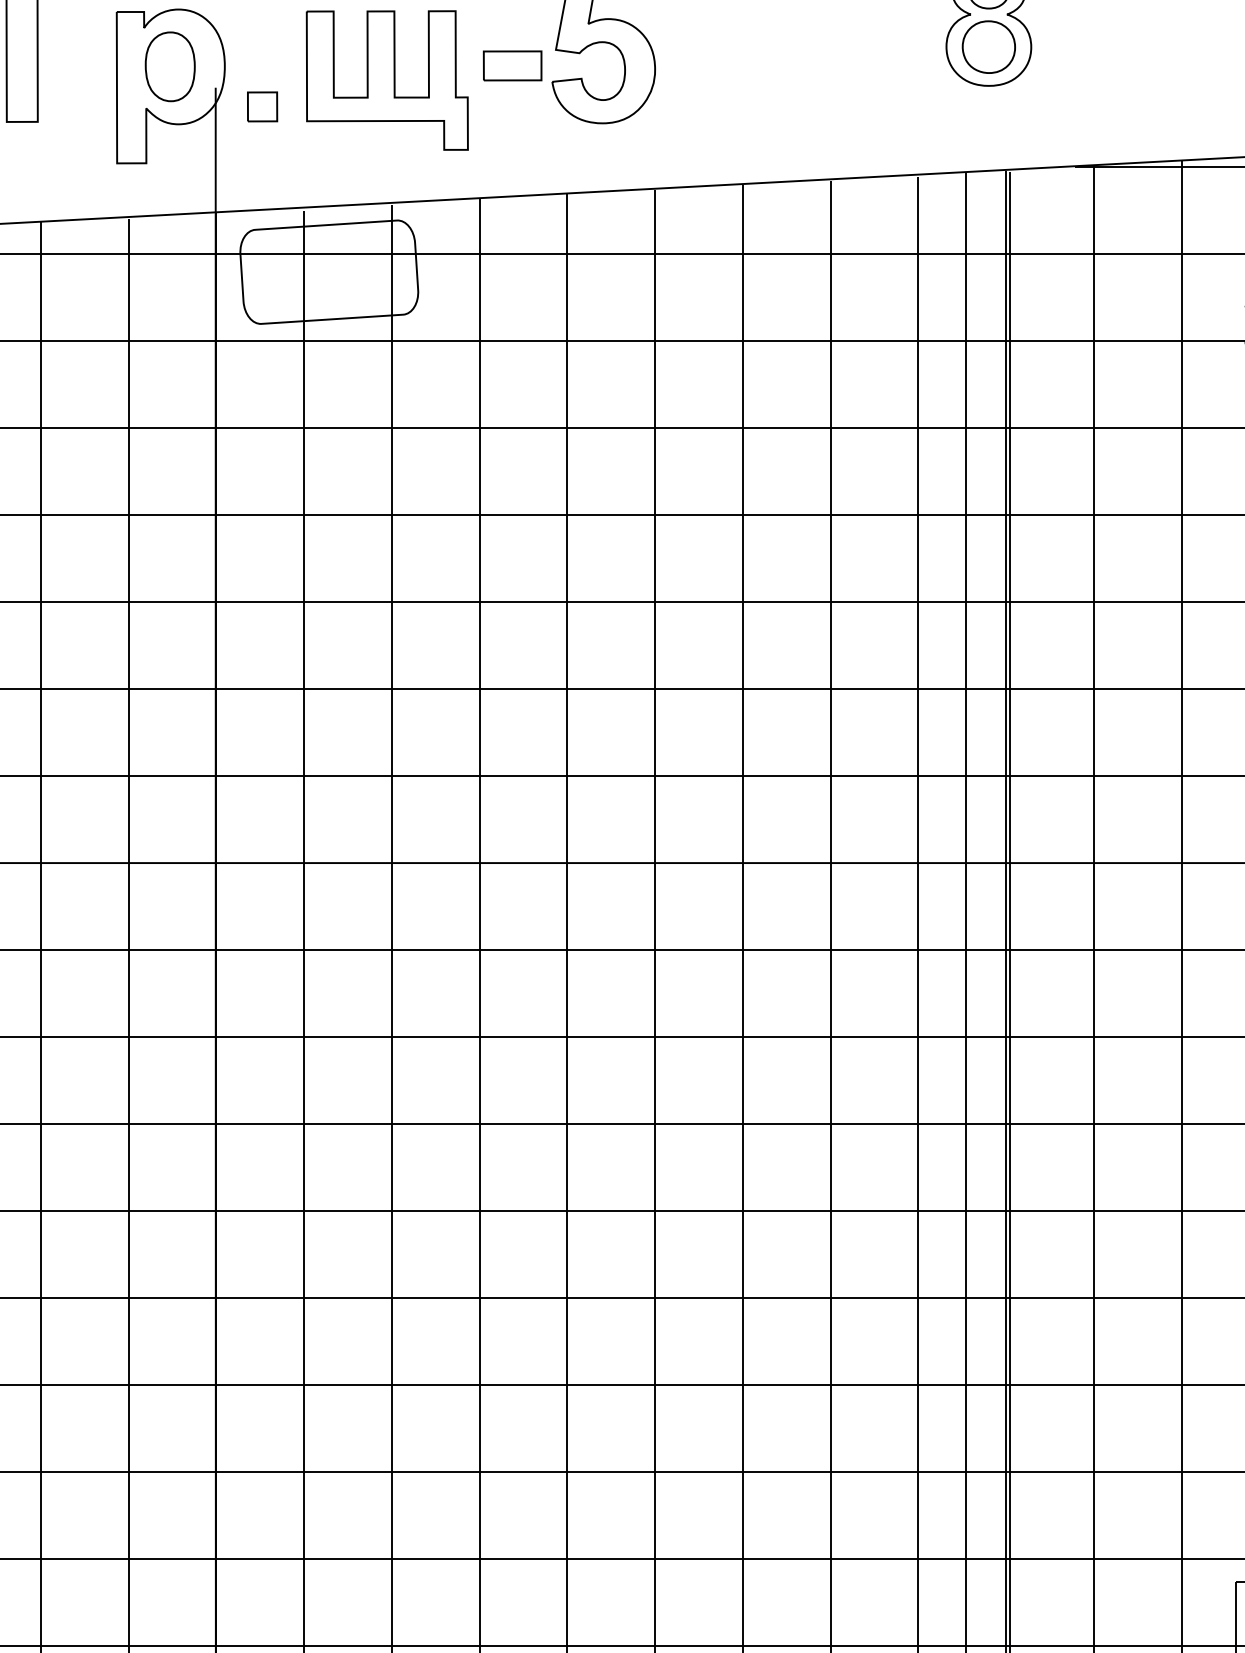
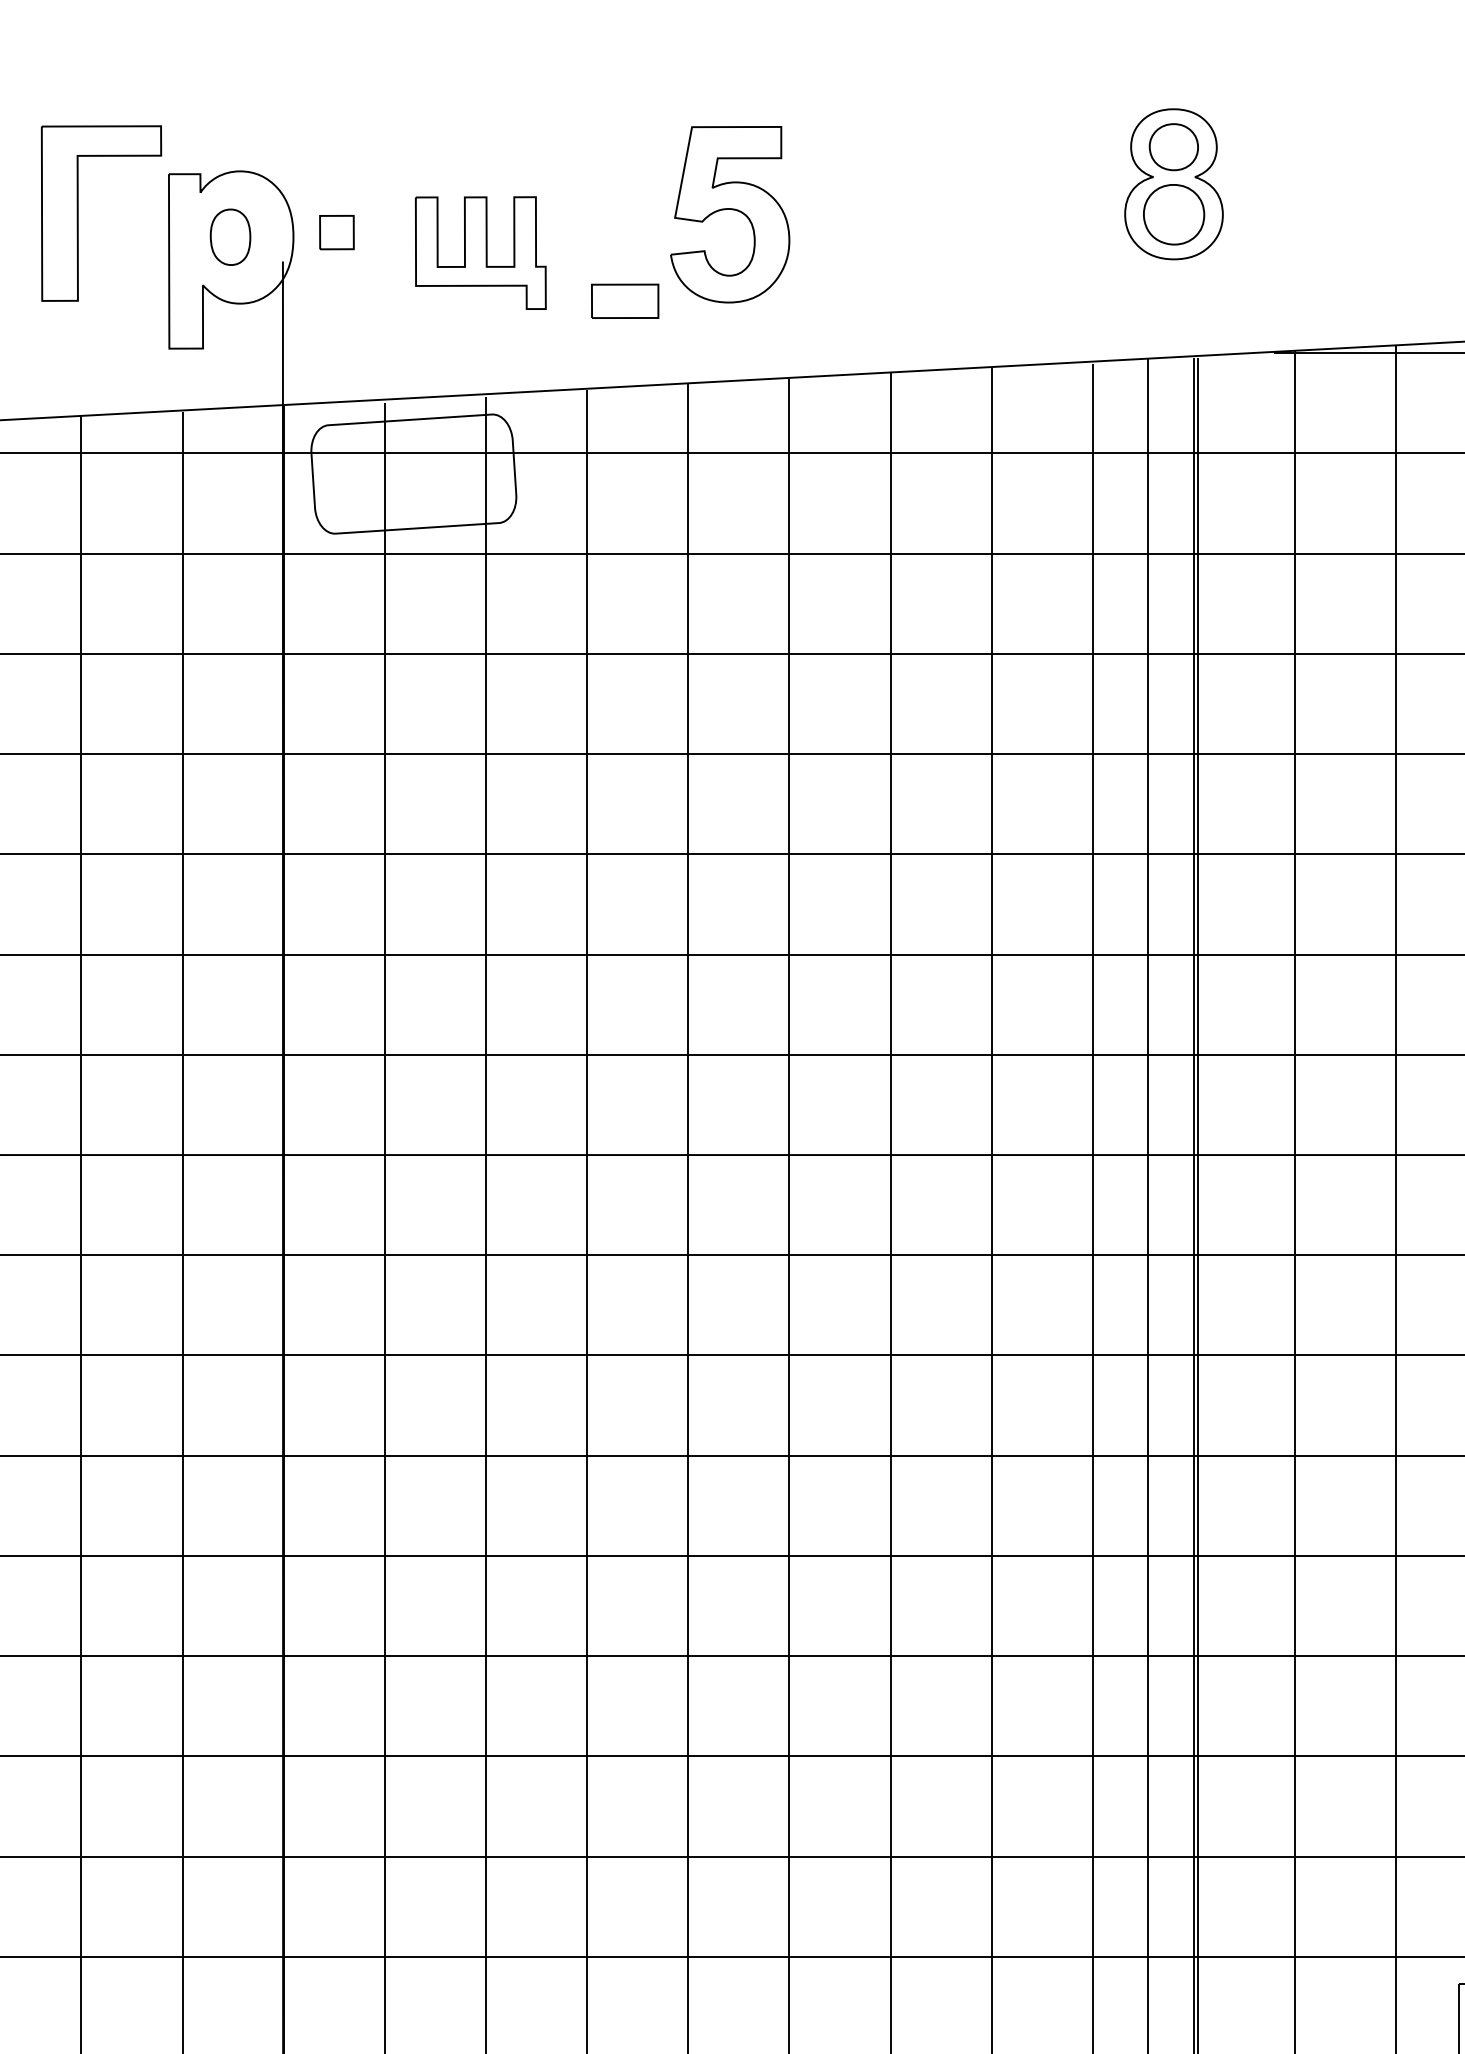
part: (512, 65) -> (625, 300), moved
part: (170, 66) -> (230, 236), size x0.7
part: (387, 79) -> (480, 252), size x0.7
part: (262, 106) -> (336, 232), moved

